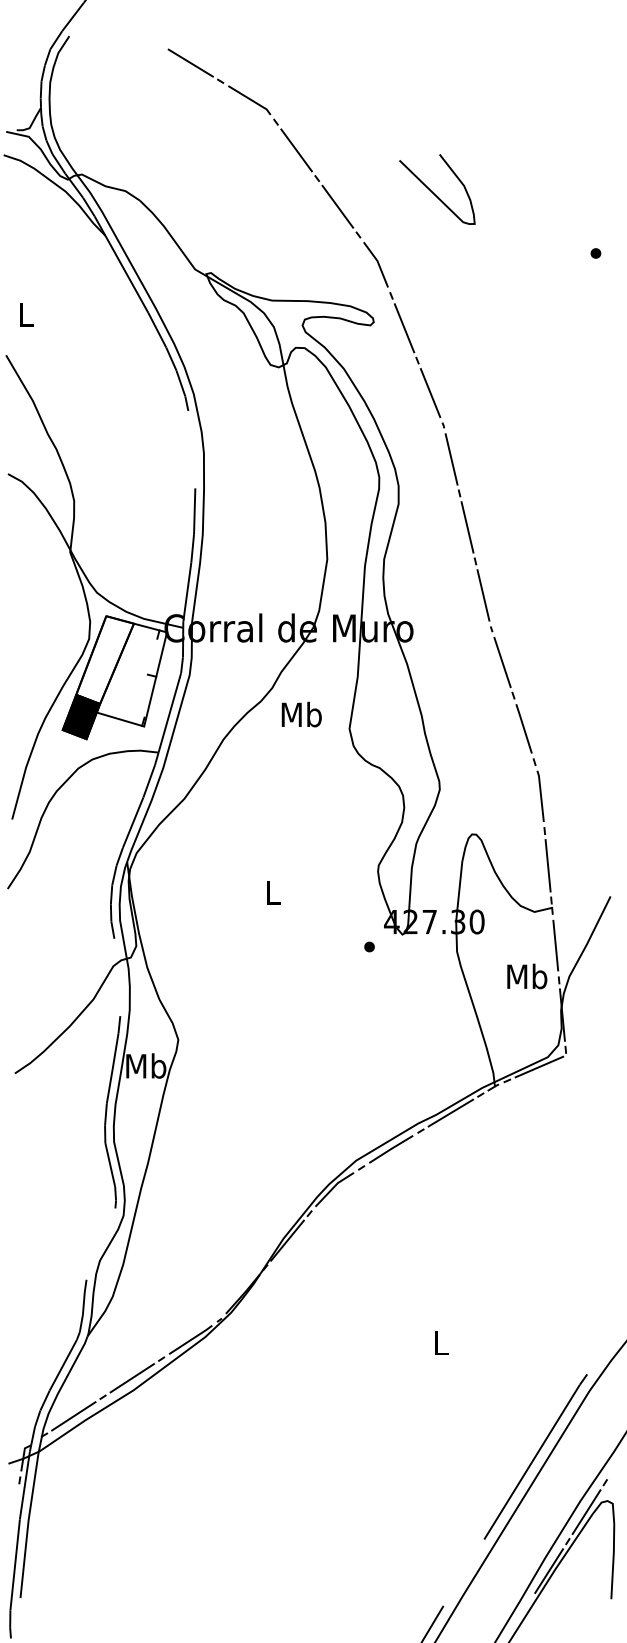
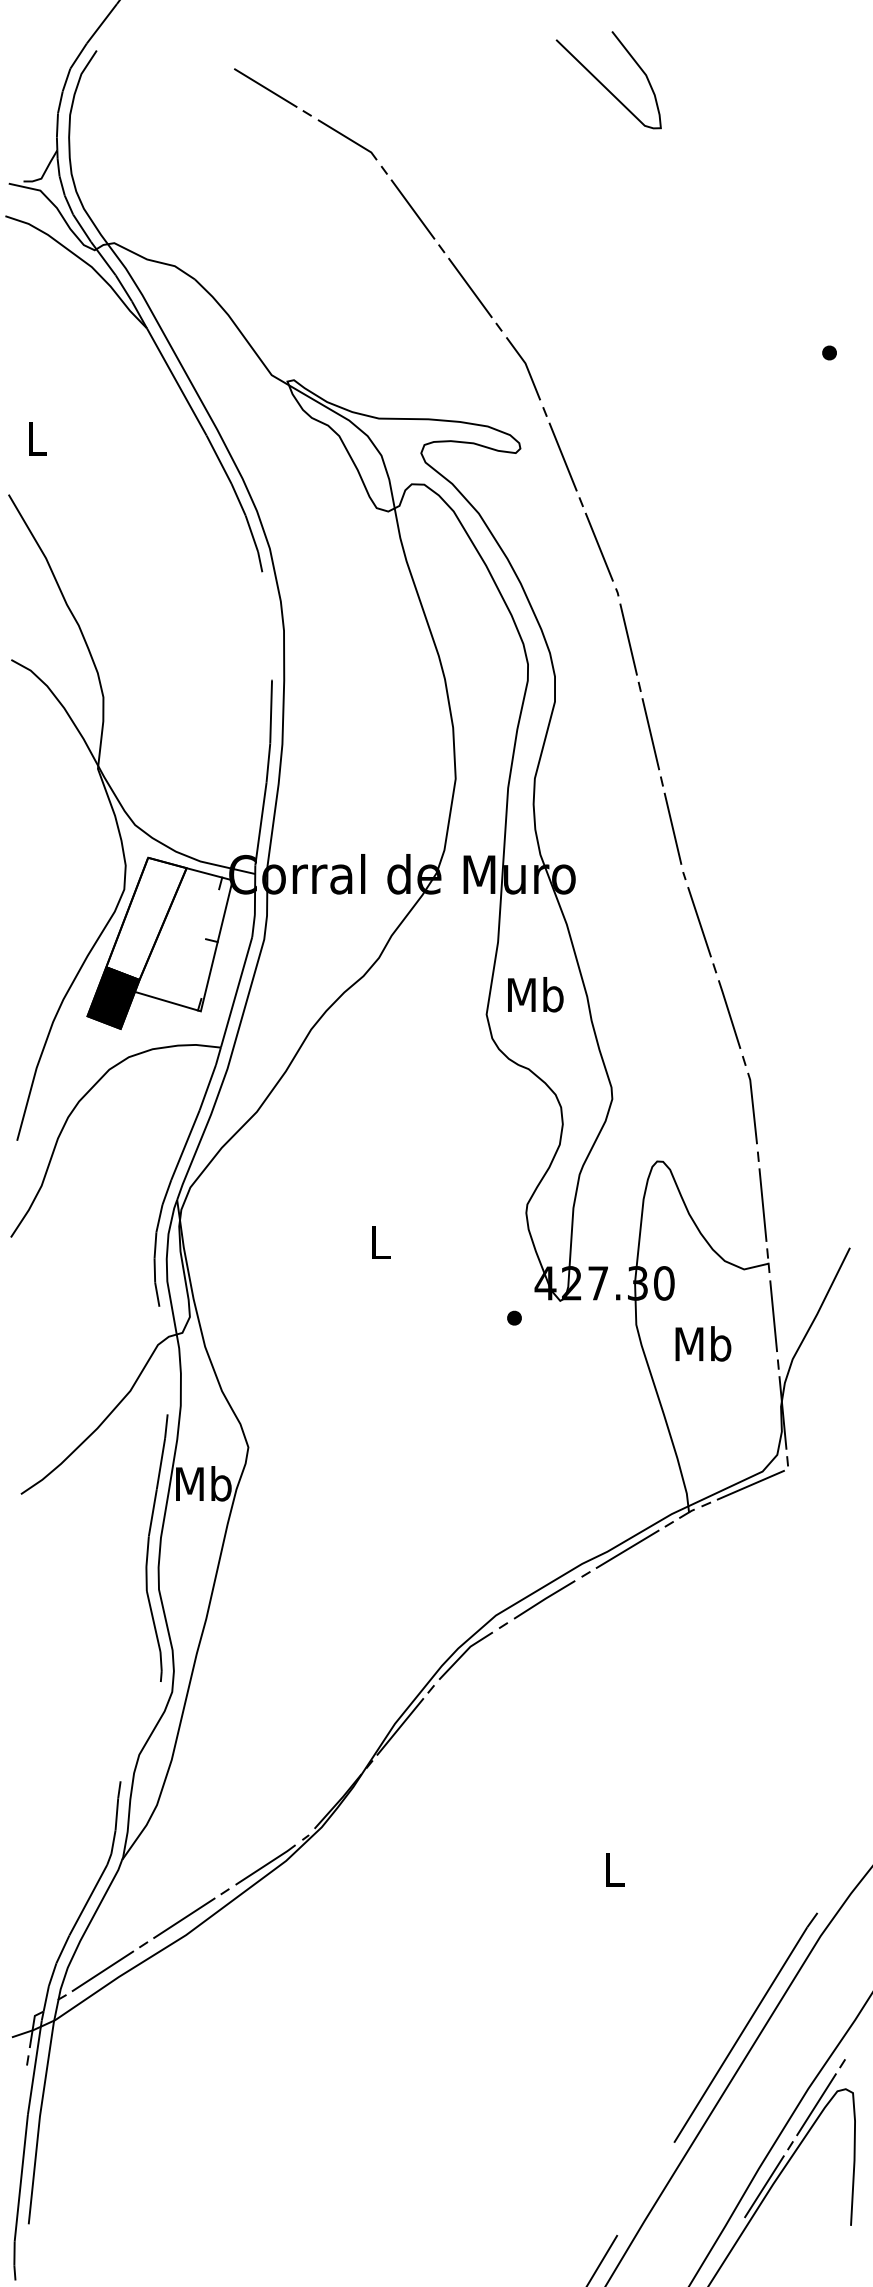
curve: (433, 192) -> (603, 84), moved
text: (301, 714) -> (535, 994), moved
text: (527, 976) -> (703, 1343), moved

